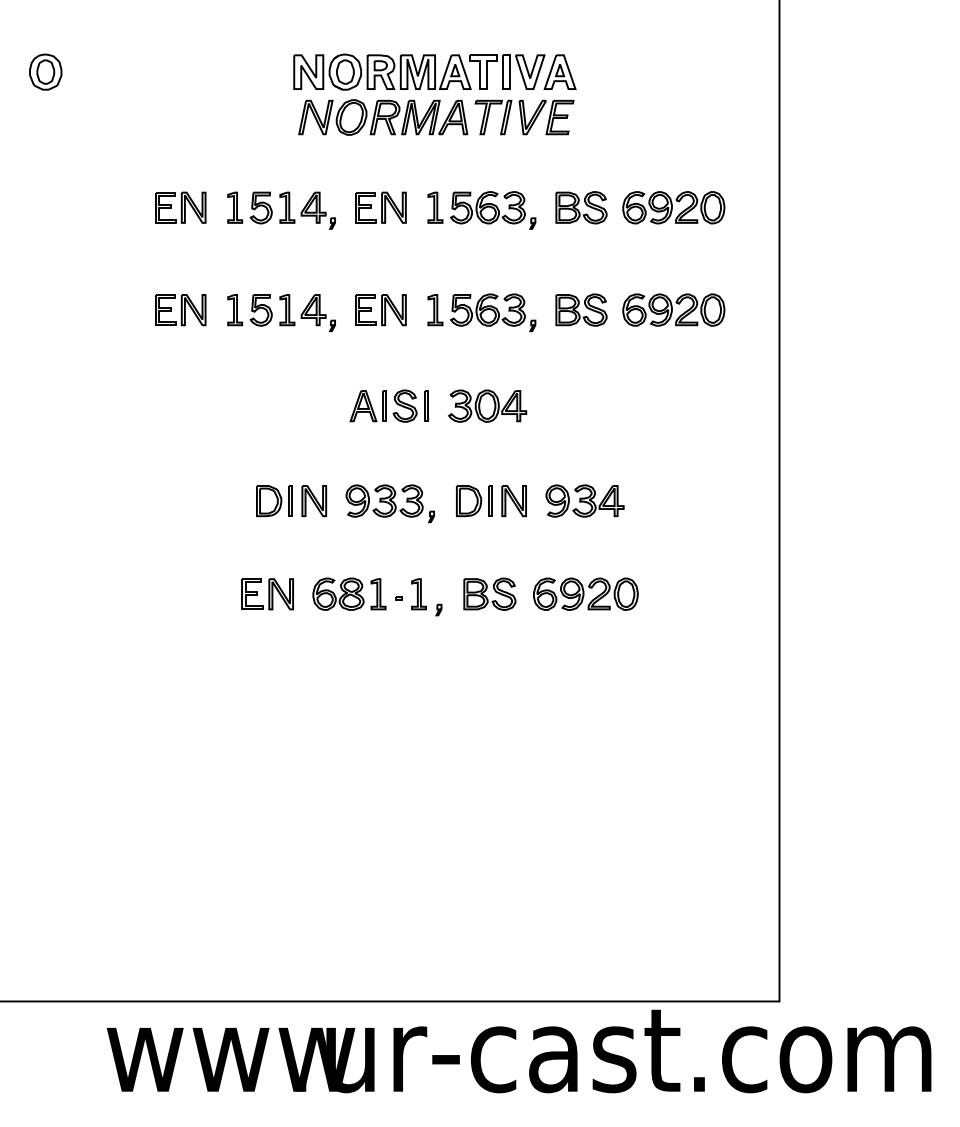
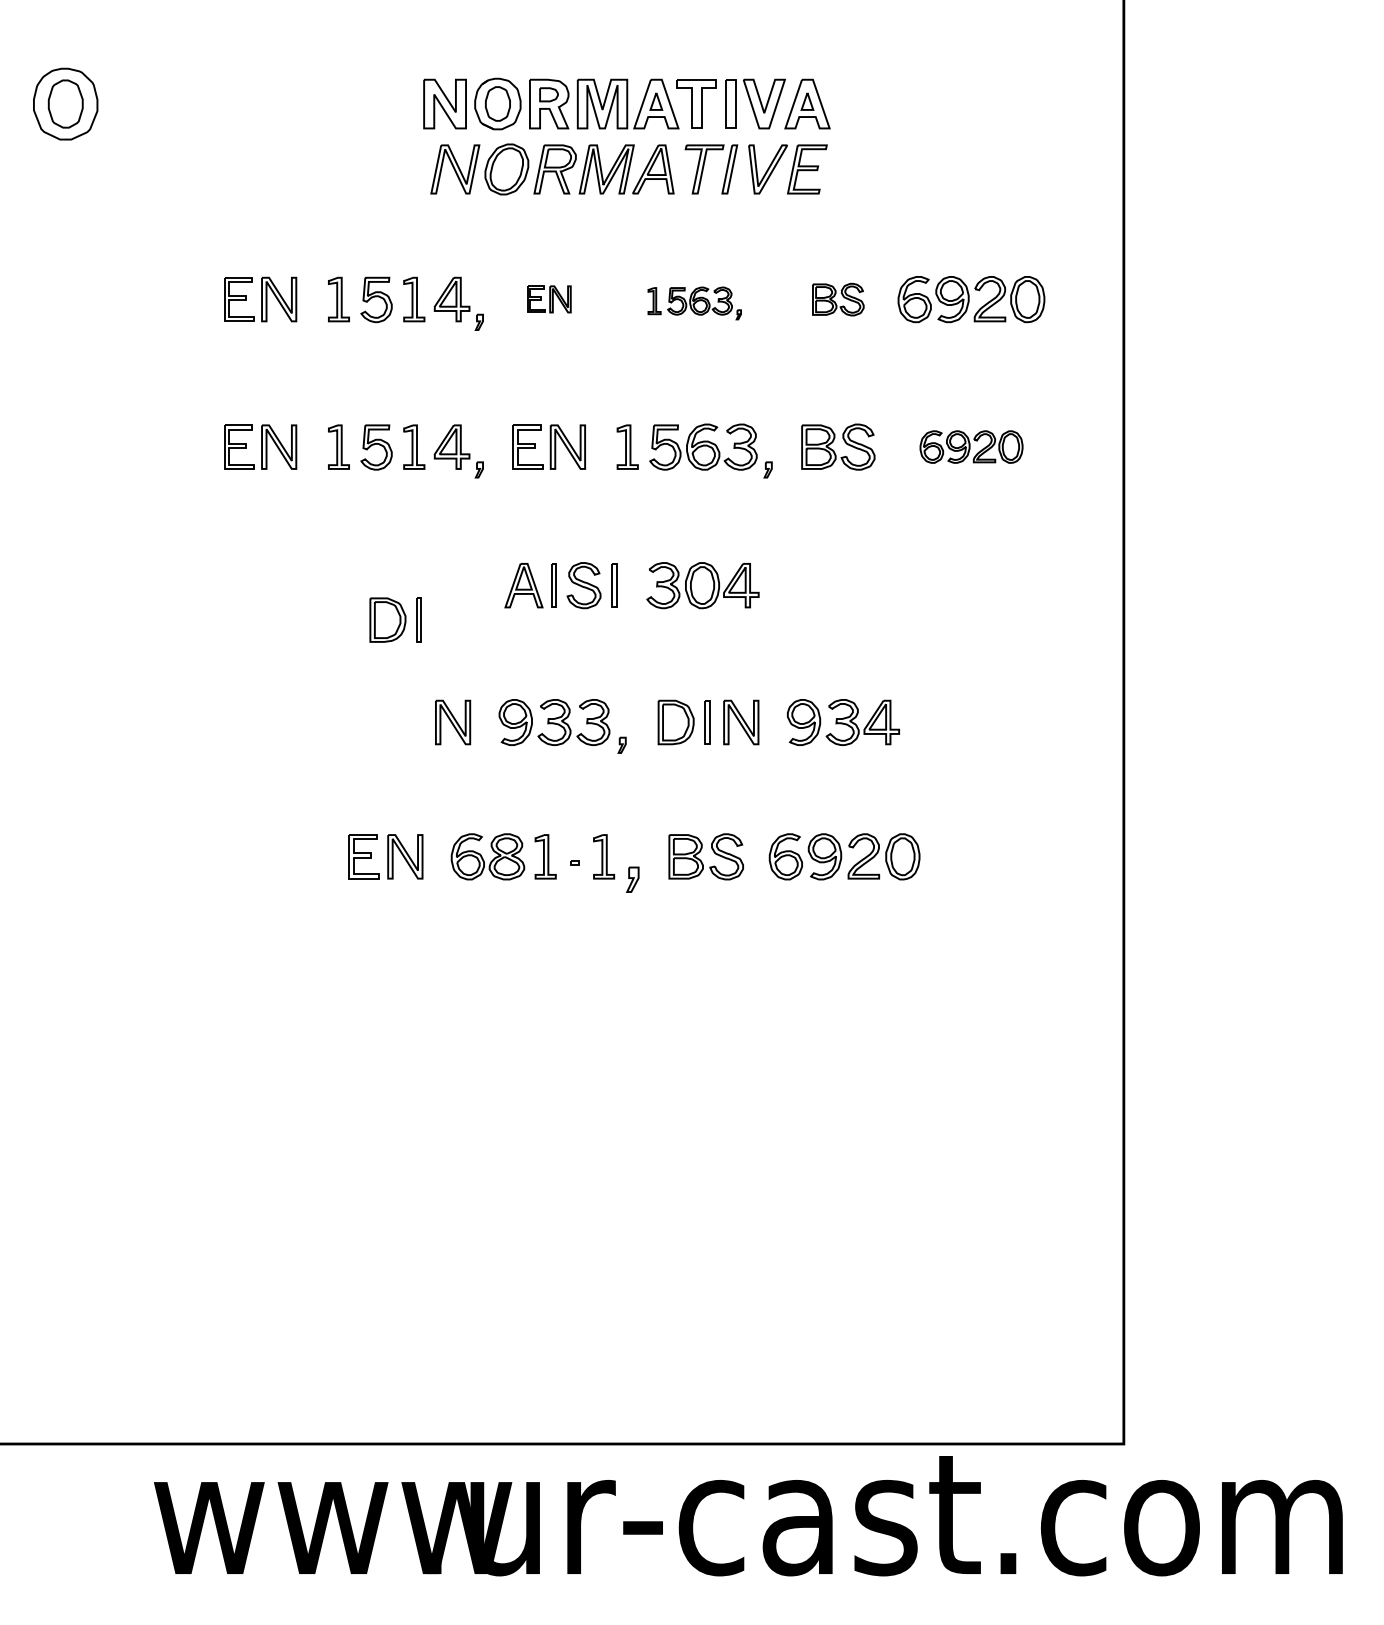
part: (45, 71) -> (65, 103), size x1.4
part: (380, 207) -> (548, 299), size x0.6
part: (581, 207) -> (838, 299), size x0.7
part: (481, 210) -> (694, 303), size x0.6
part: (673, 309) -> (971, 446), size x0.7
part: (274, 501) -> (395, 620), moved
part: (438, 609) -> (632, 878), size x1.6

